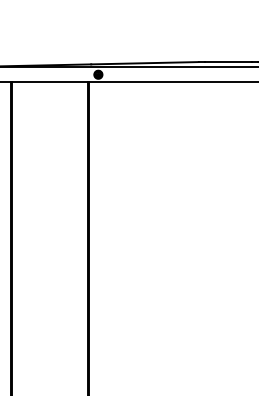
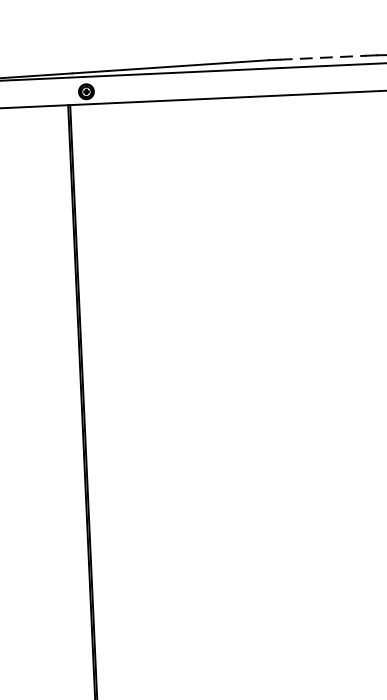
line: (228, 62) -> (323, 58), solid -> dashed

